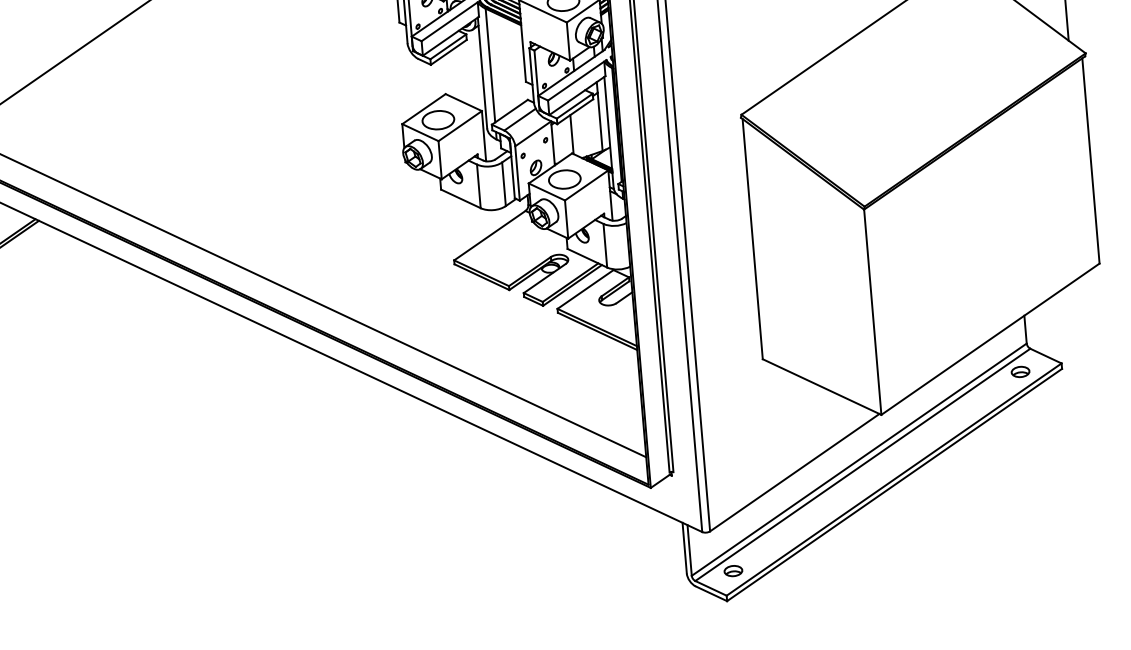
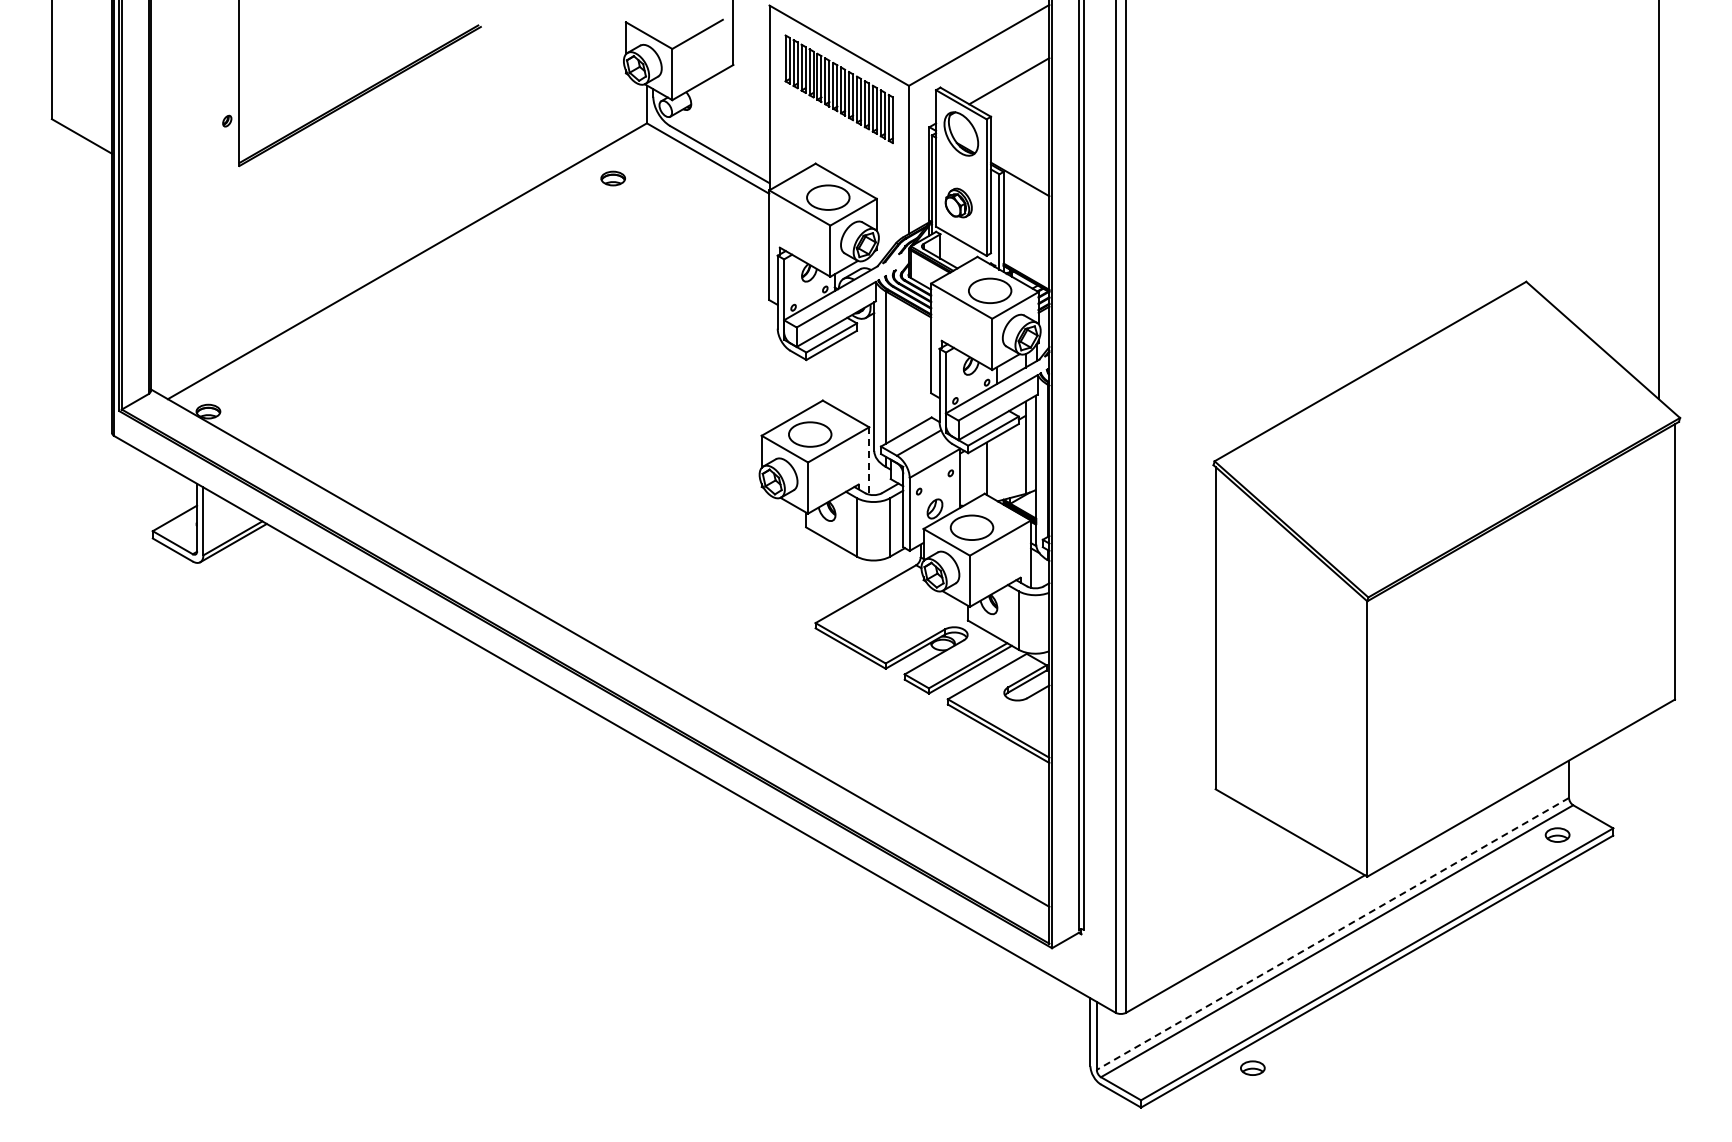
line: (484, 135) -> (869, 460), solid -> dashed
line: (858, 460) -> (1332, 934), solid -> dashed
part: (733, 570) -> (1252, 1067), moved

